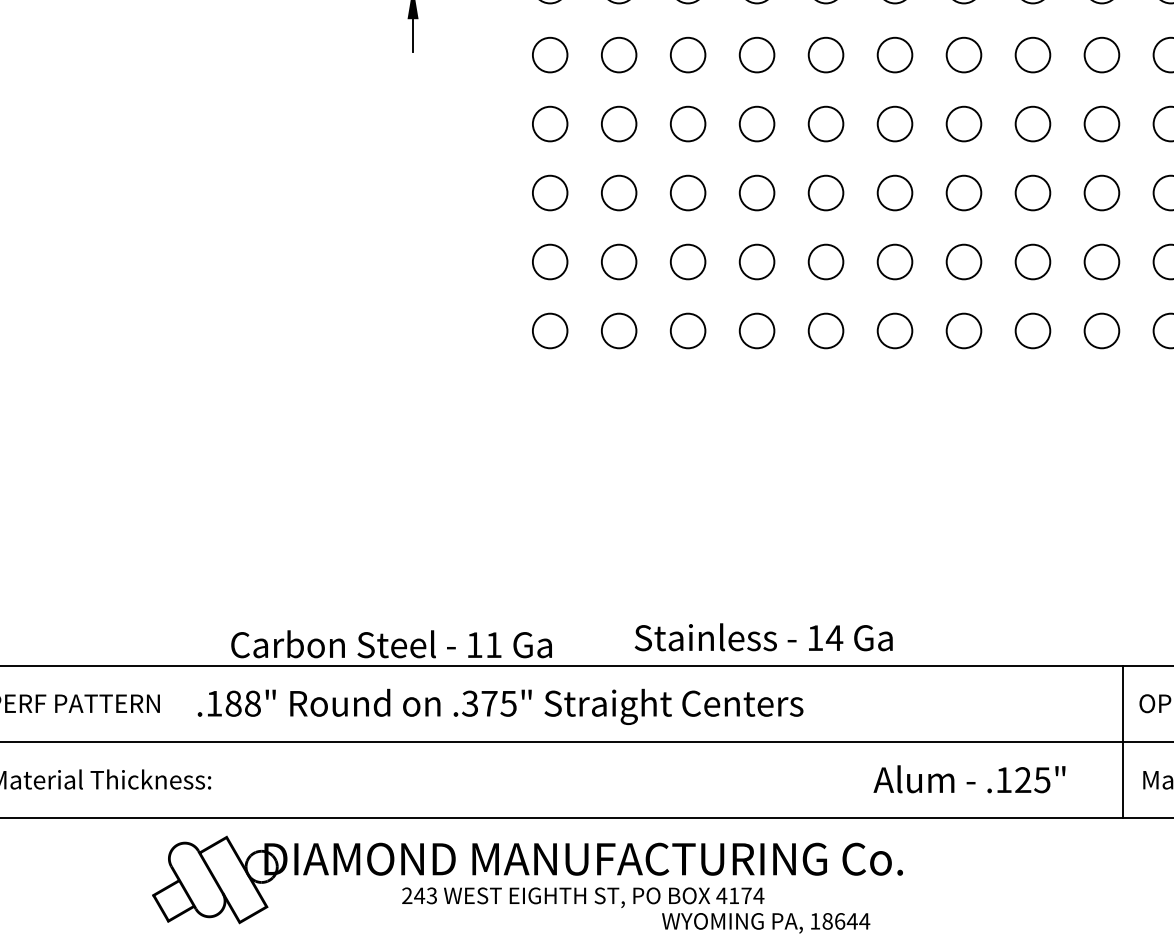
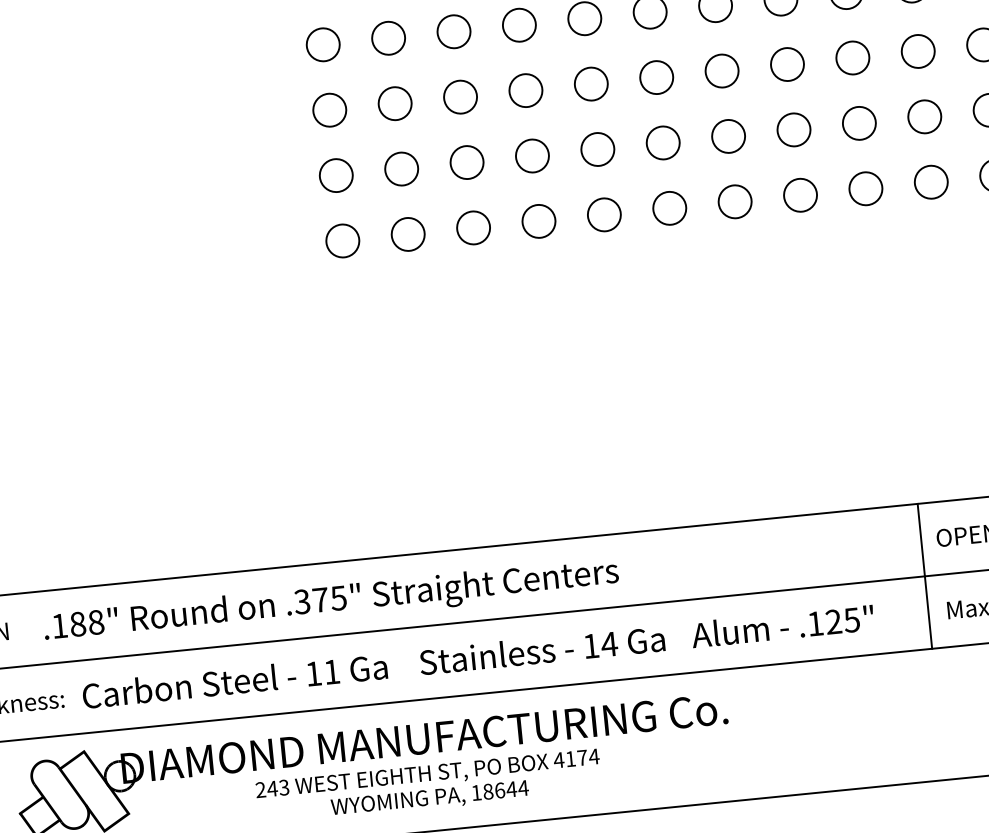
text: (763, 637) -> (542, 650), moved
text: (391, 644) -> (234, 681), moved
text: (766, 923) -> (430, 799), moved

